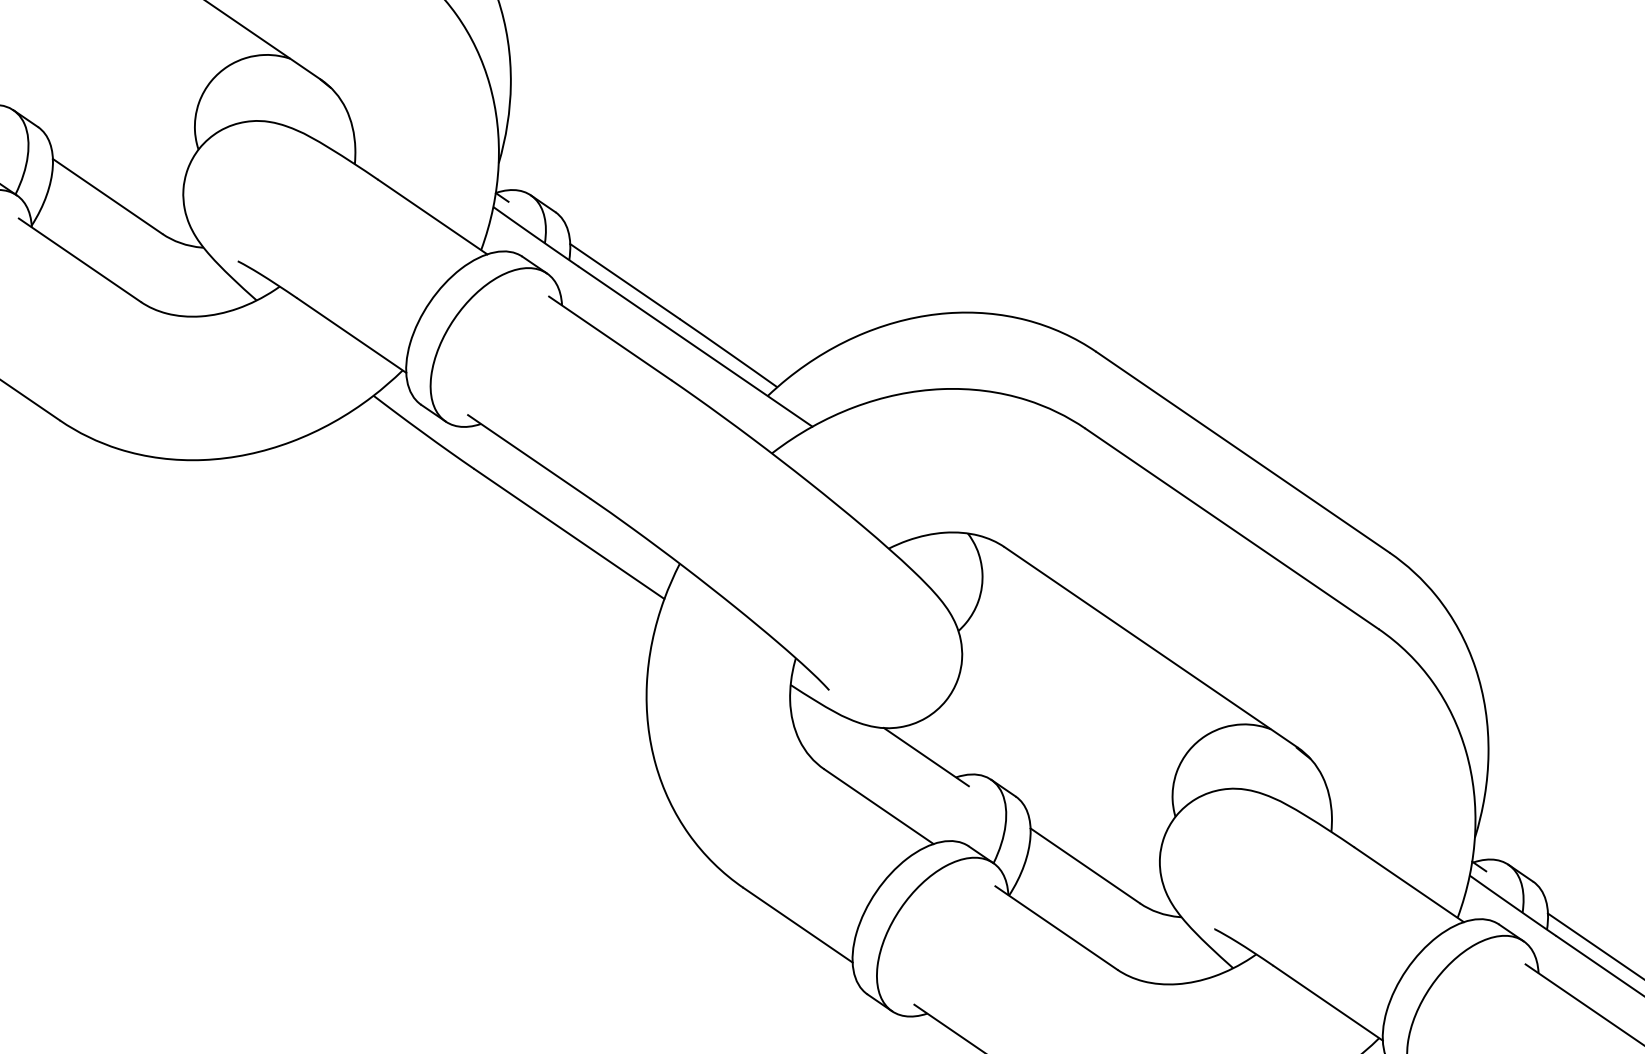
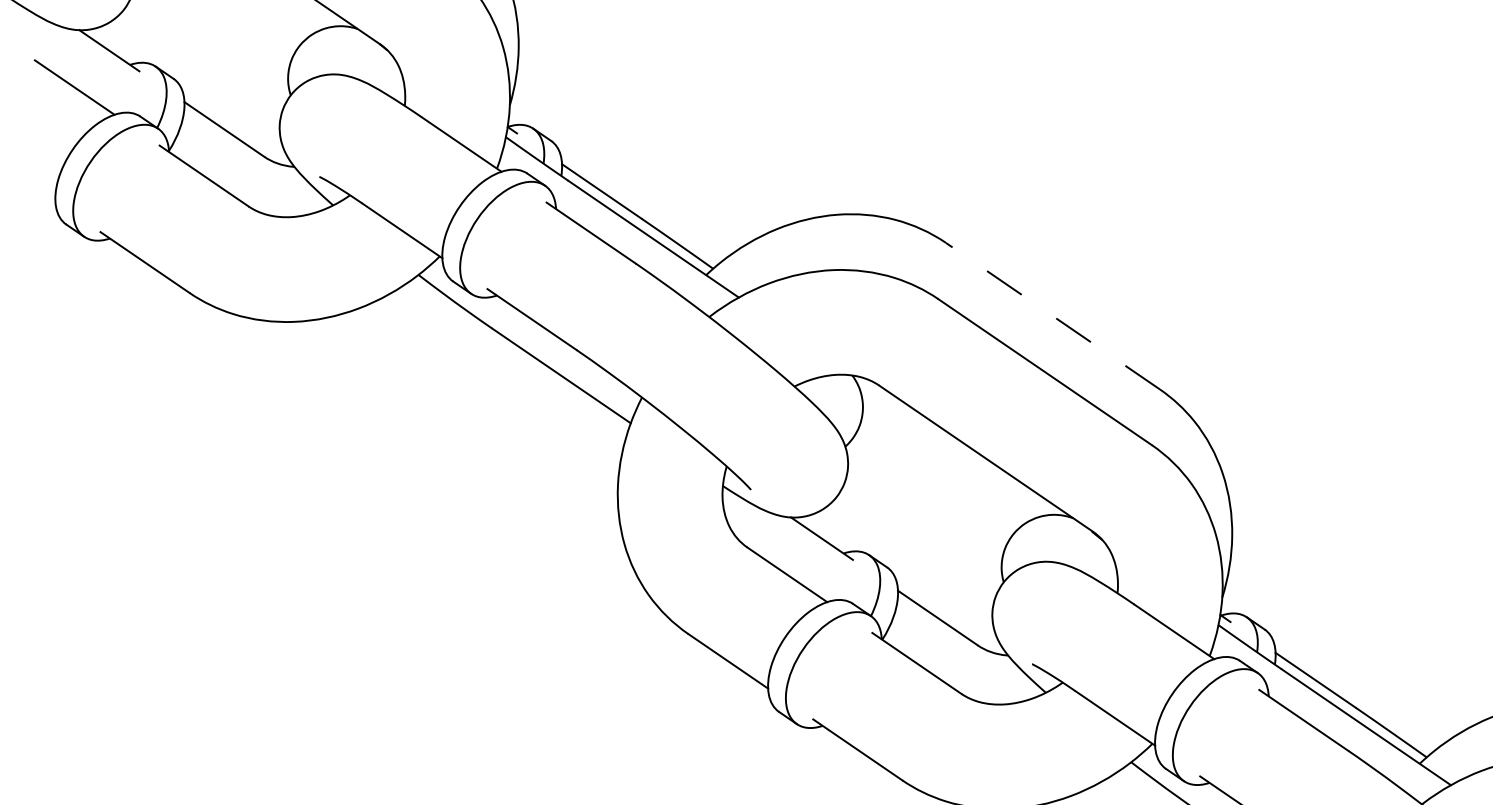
line: (1242, 452) -> (1052, 316), solid -> dashed

